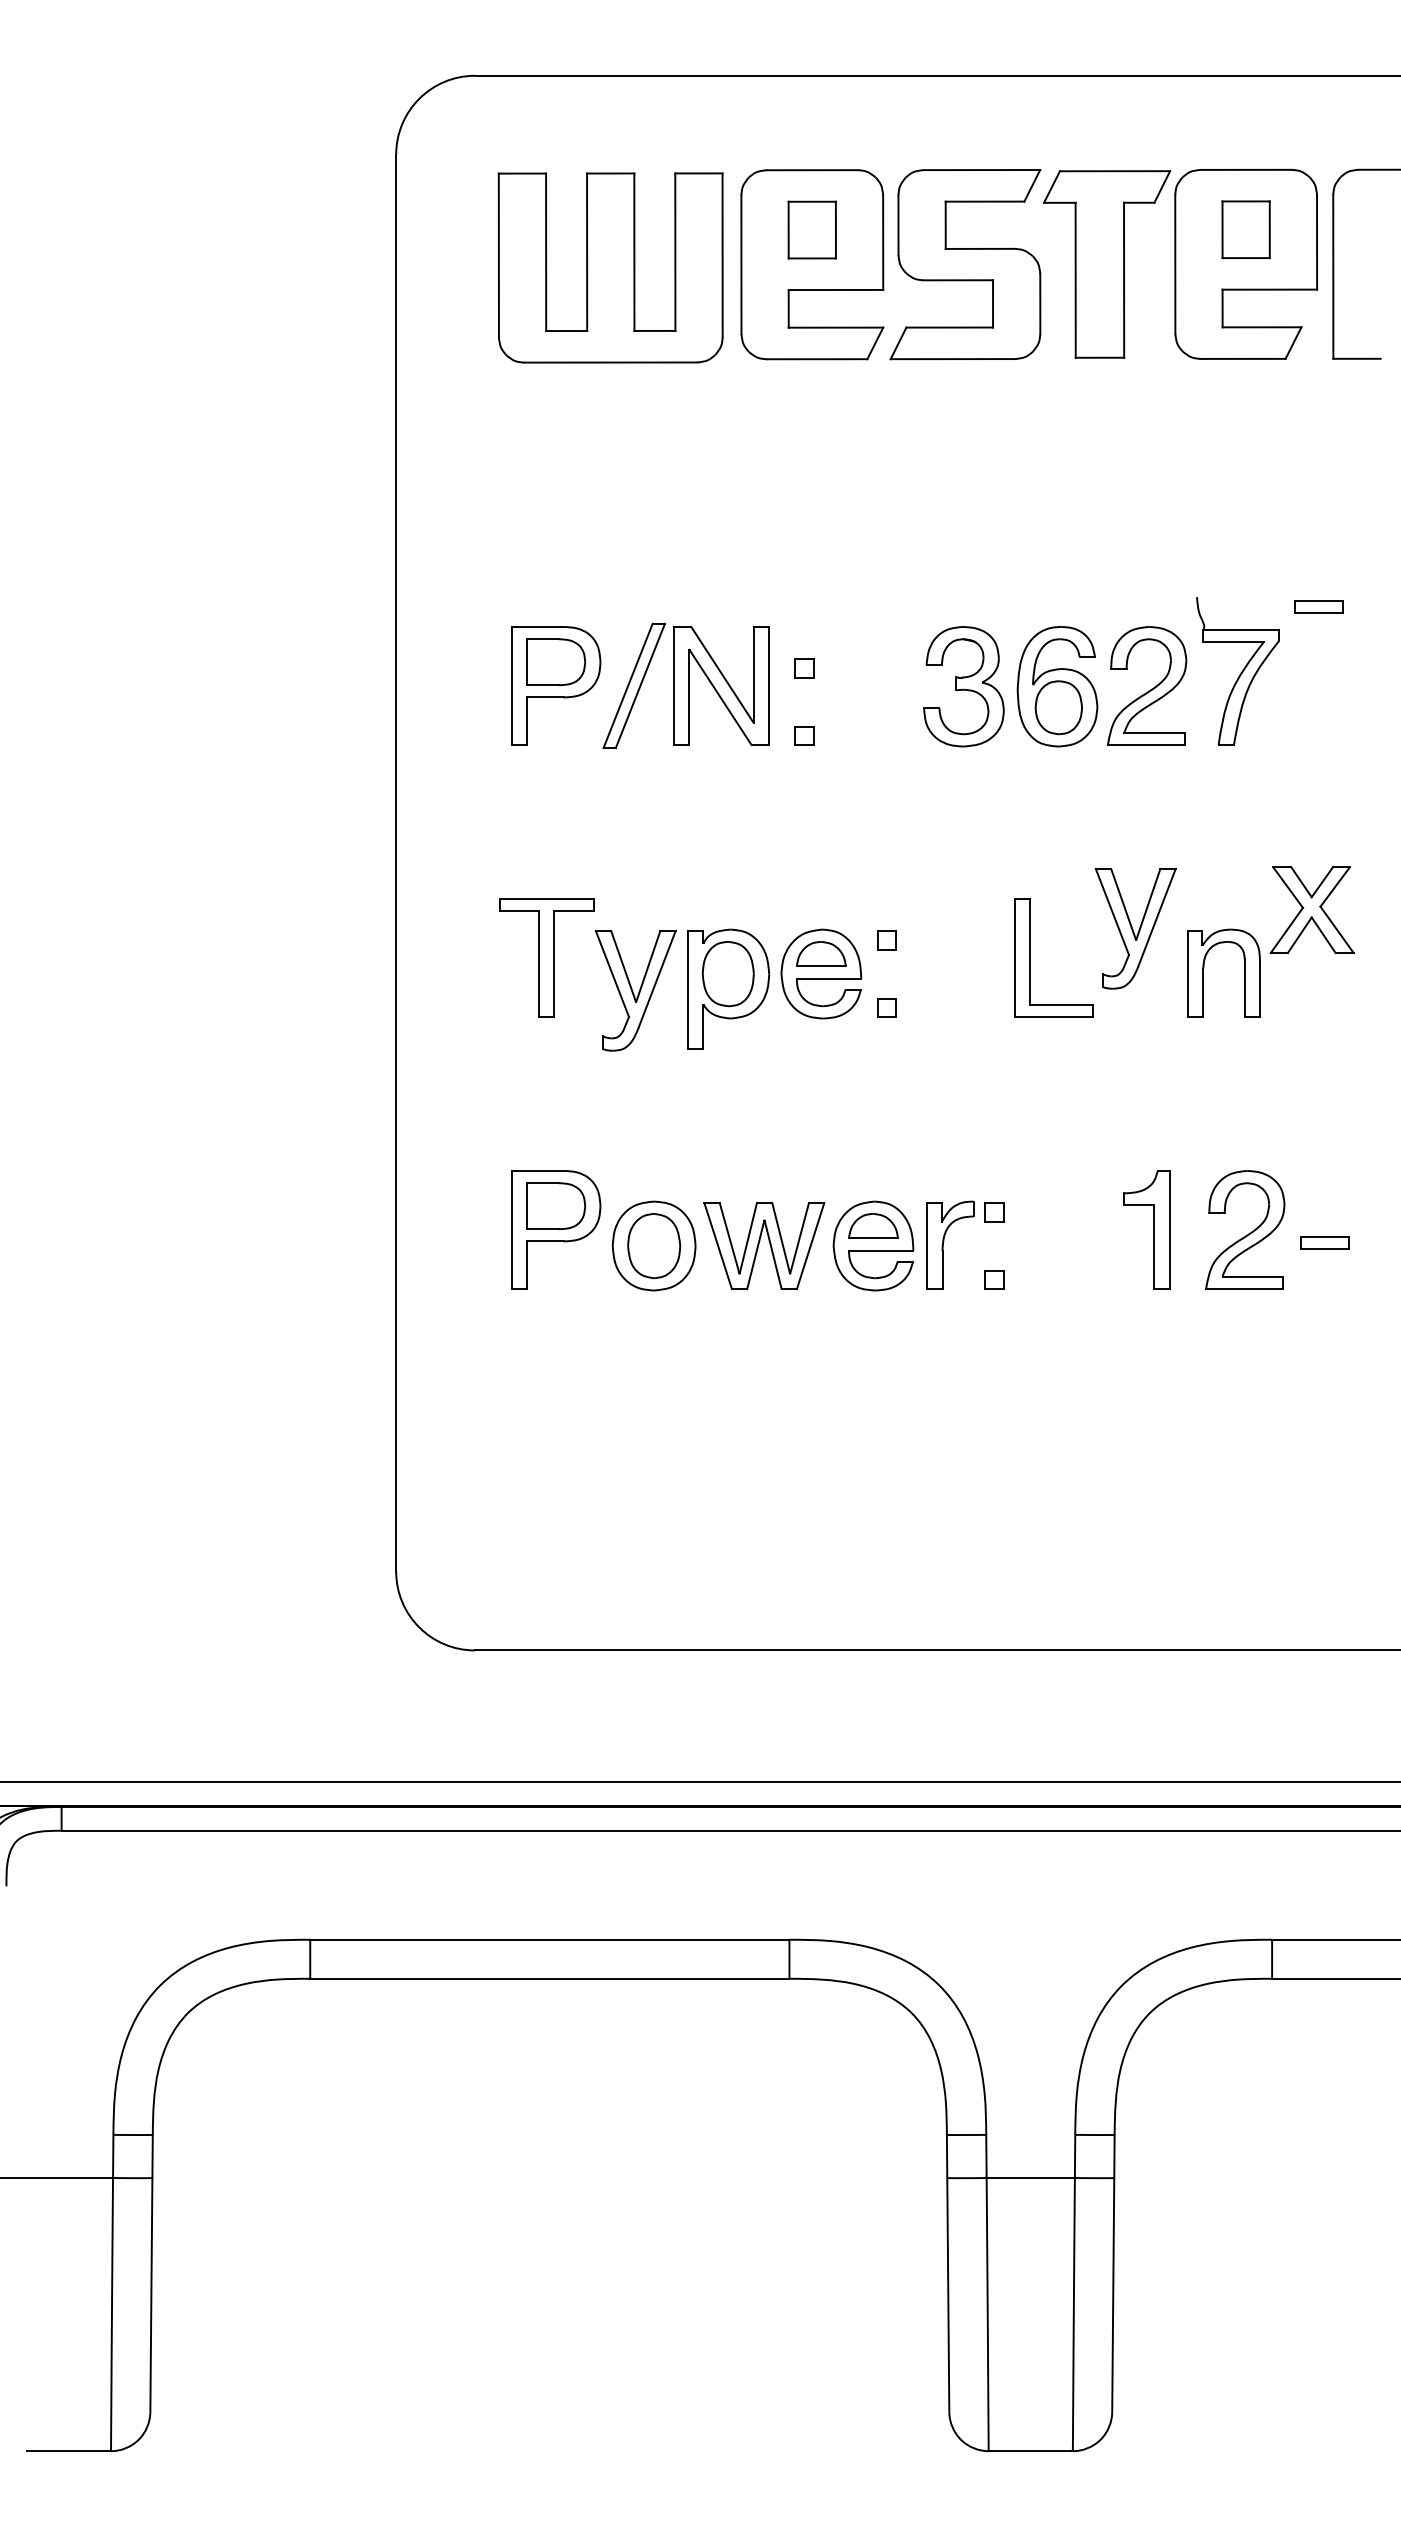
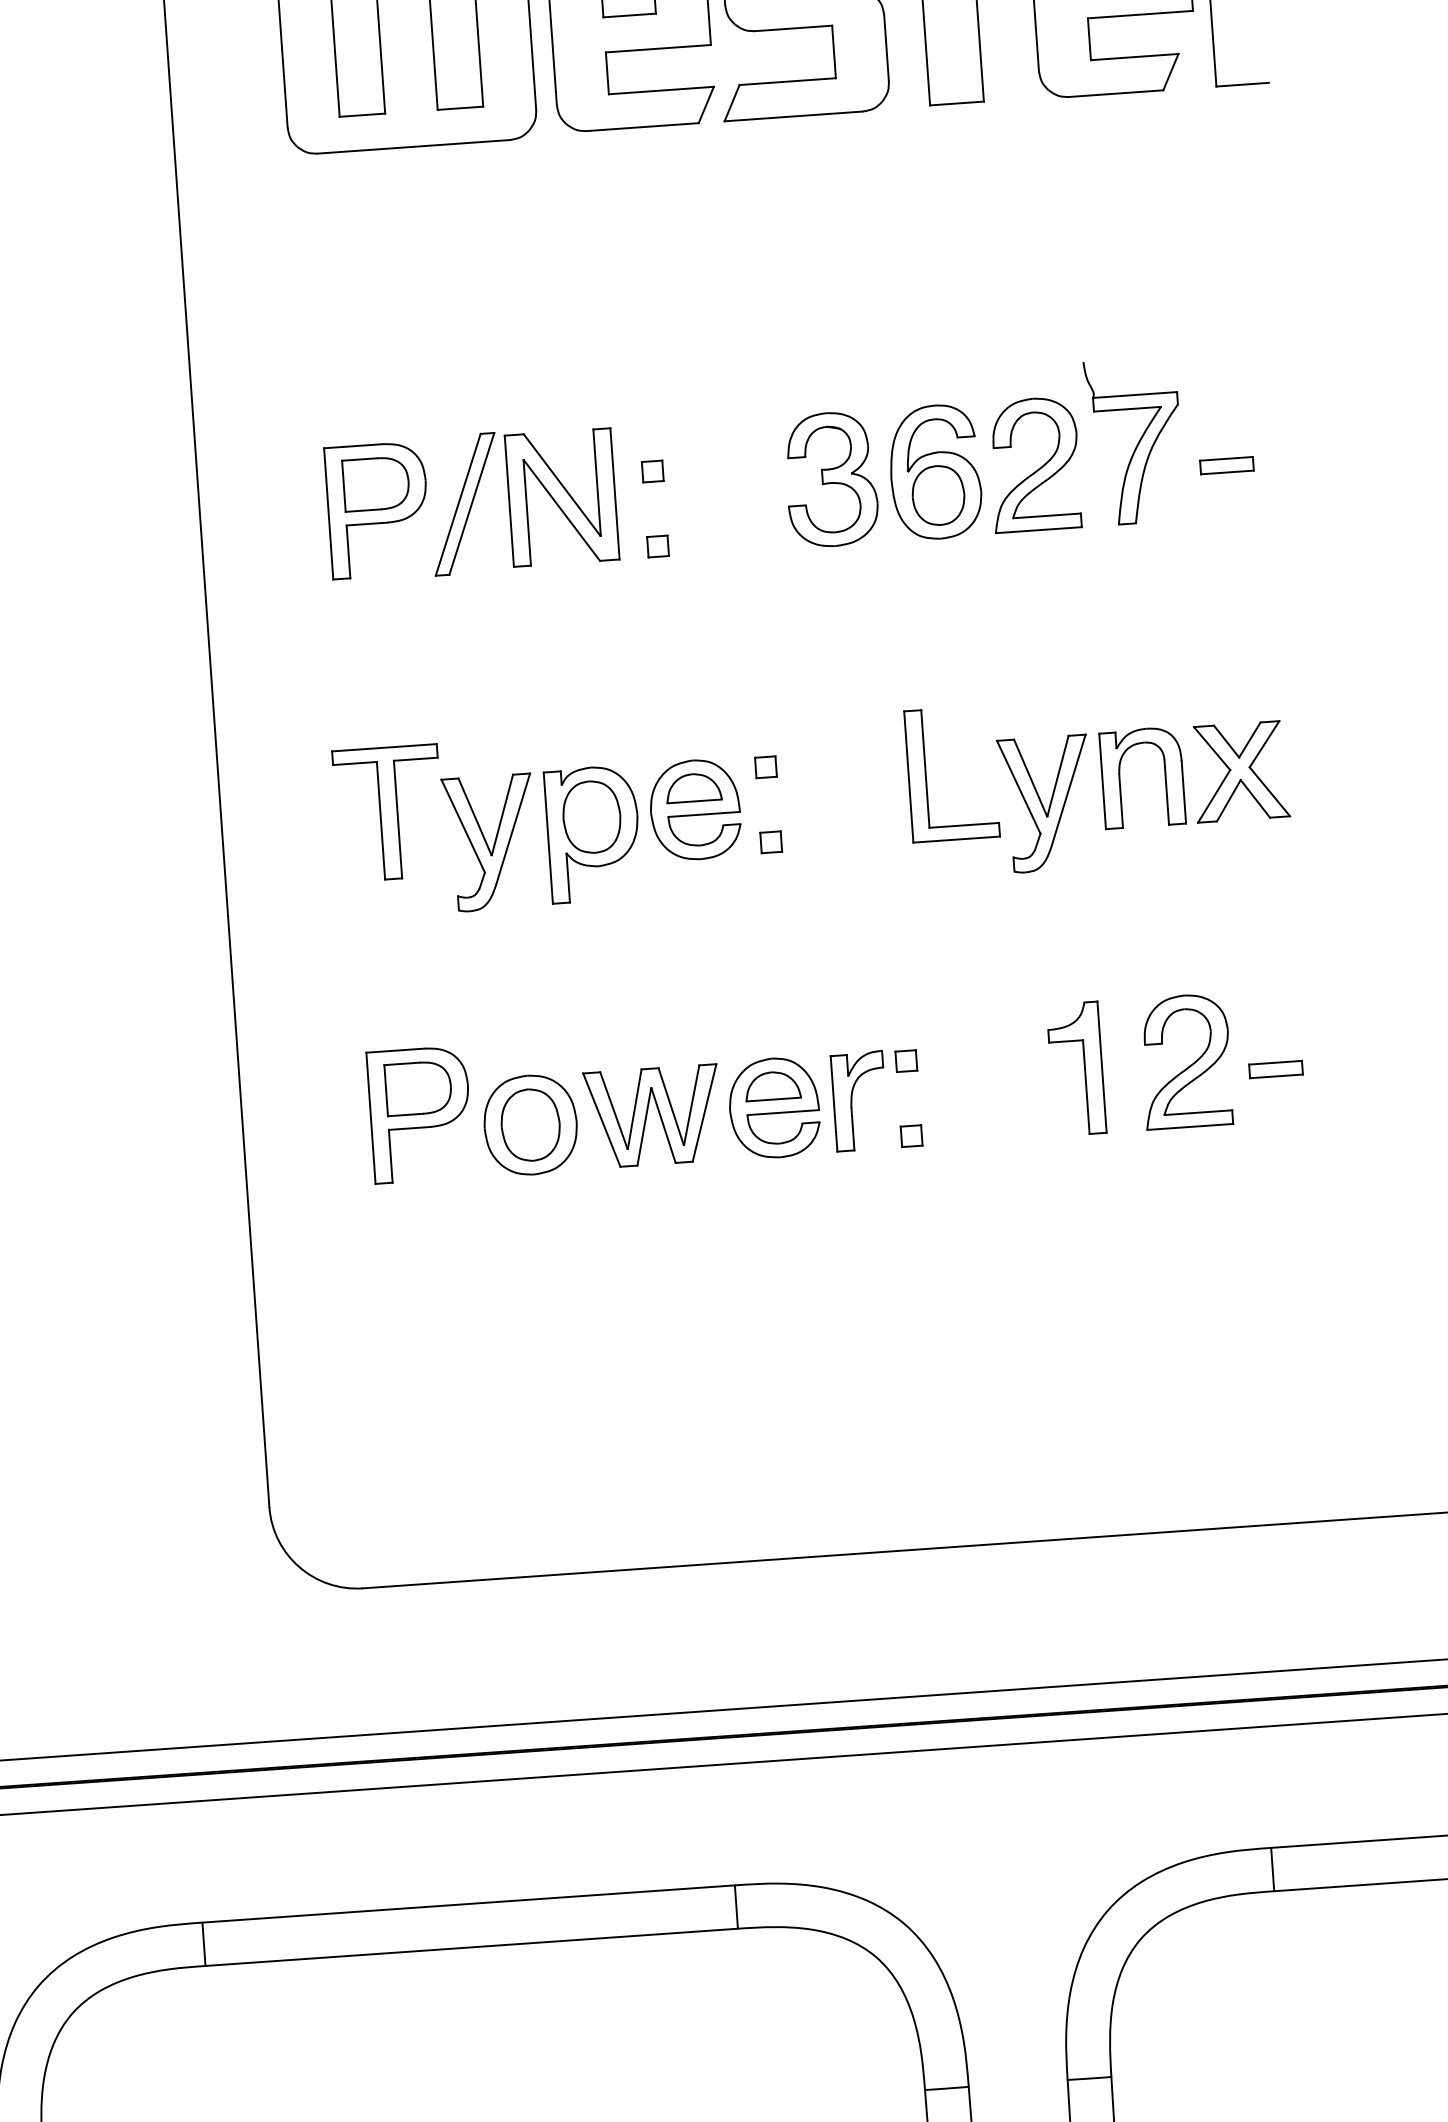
part: (1318, 606) -> (1226, 465), moved
part: (1311, 910) -> (1239, 772), moved
part: (1135, 928) -> (1045, 803), moved

